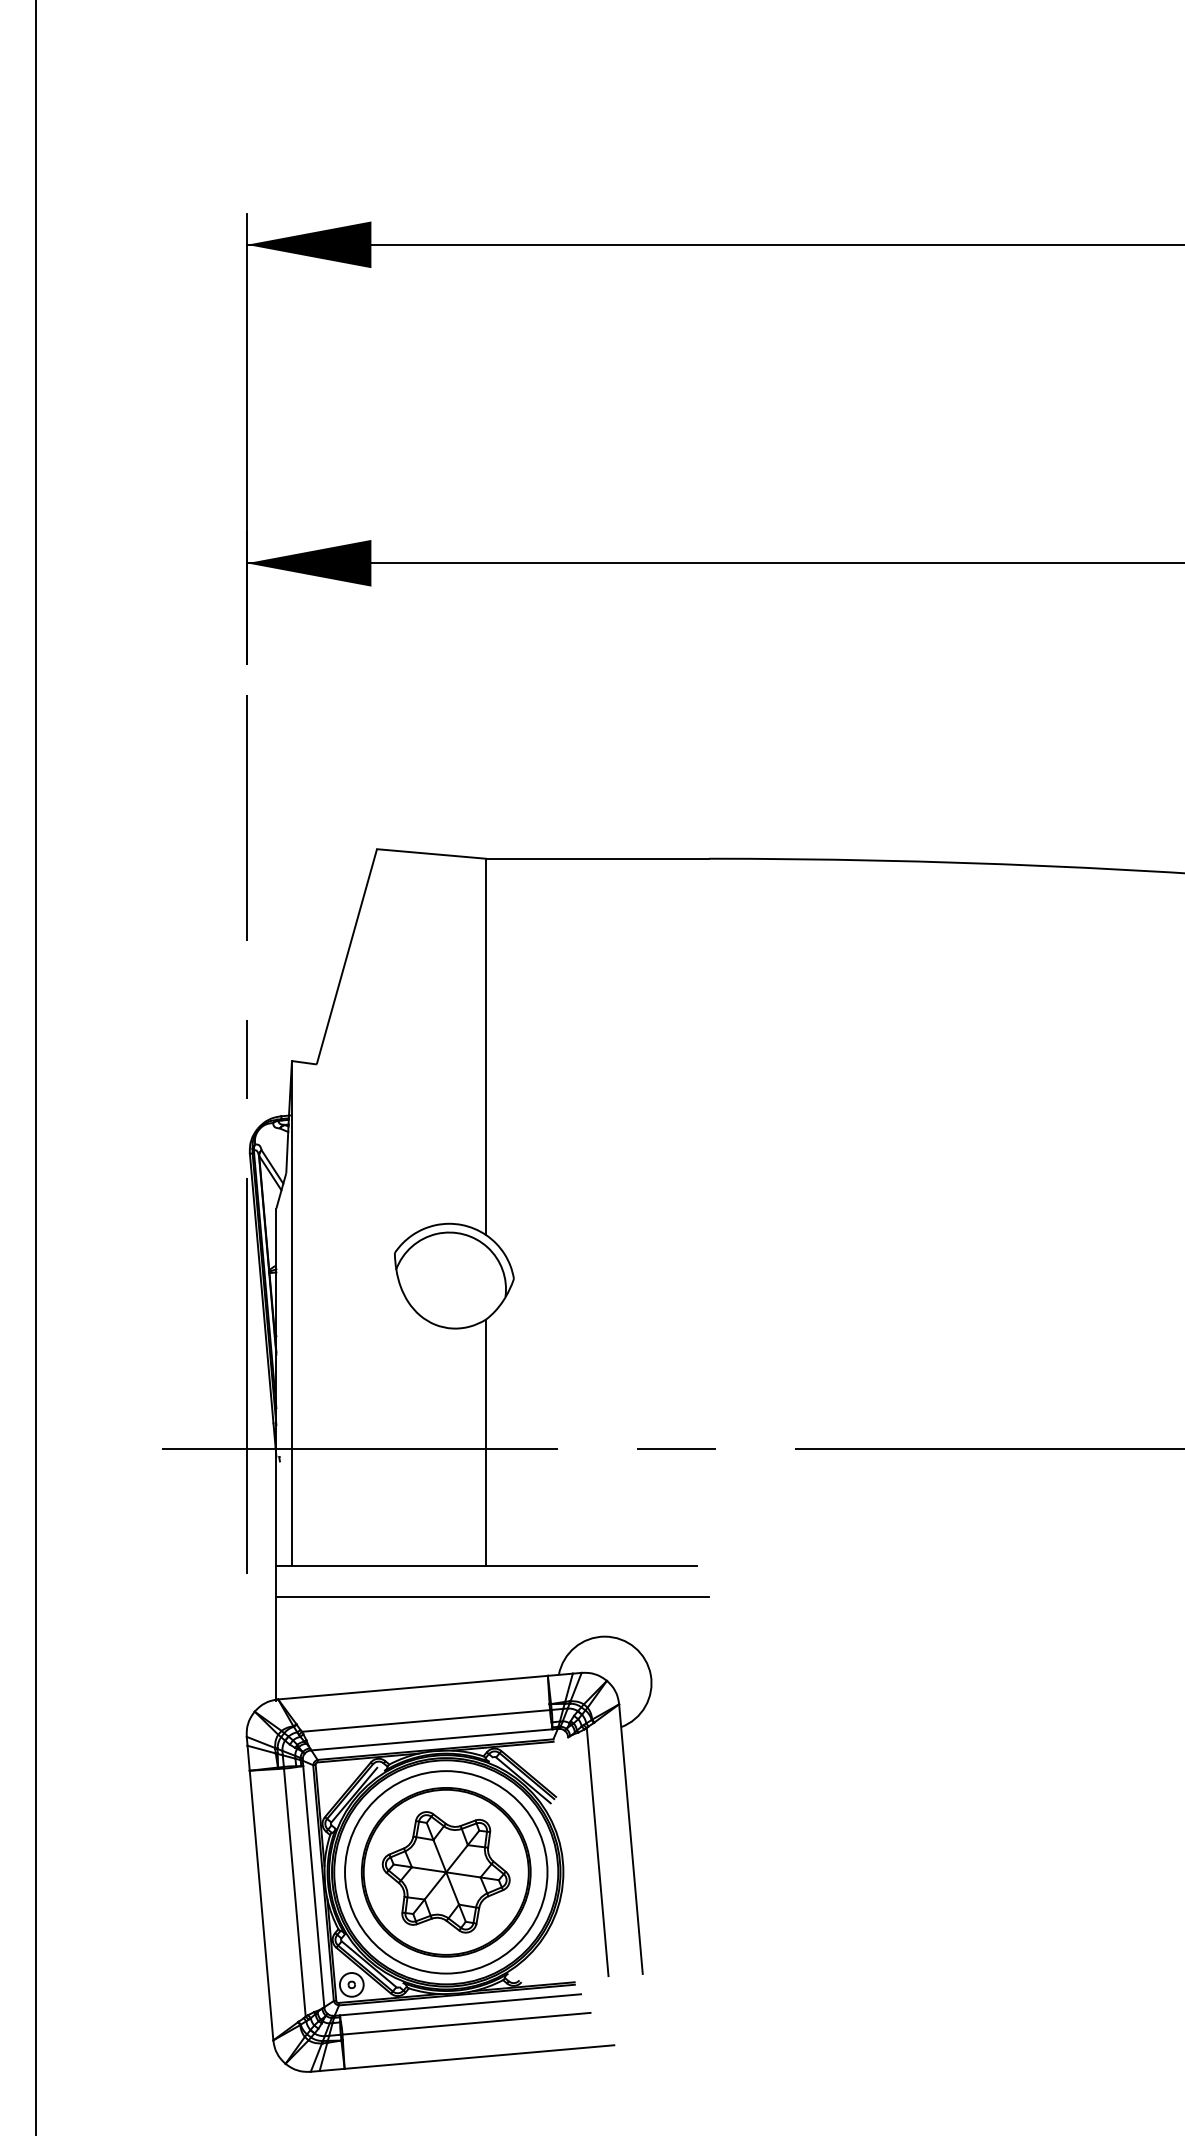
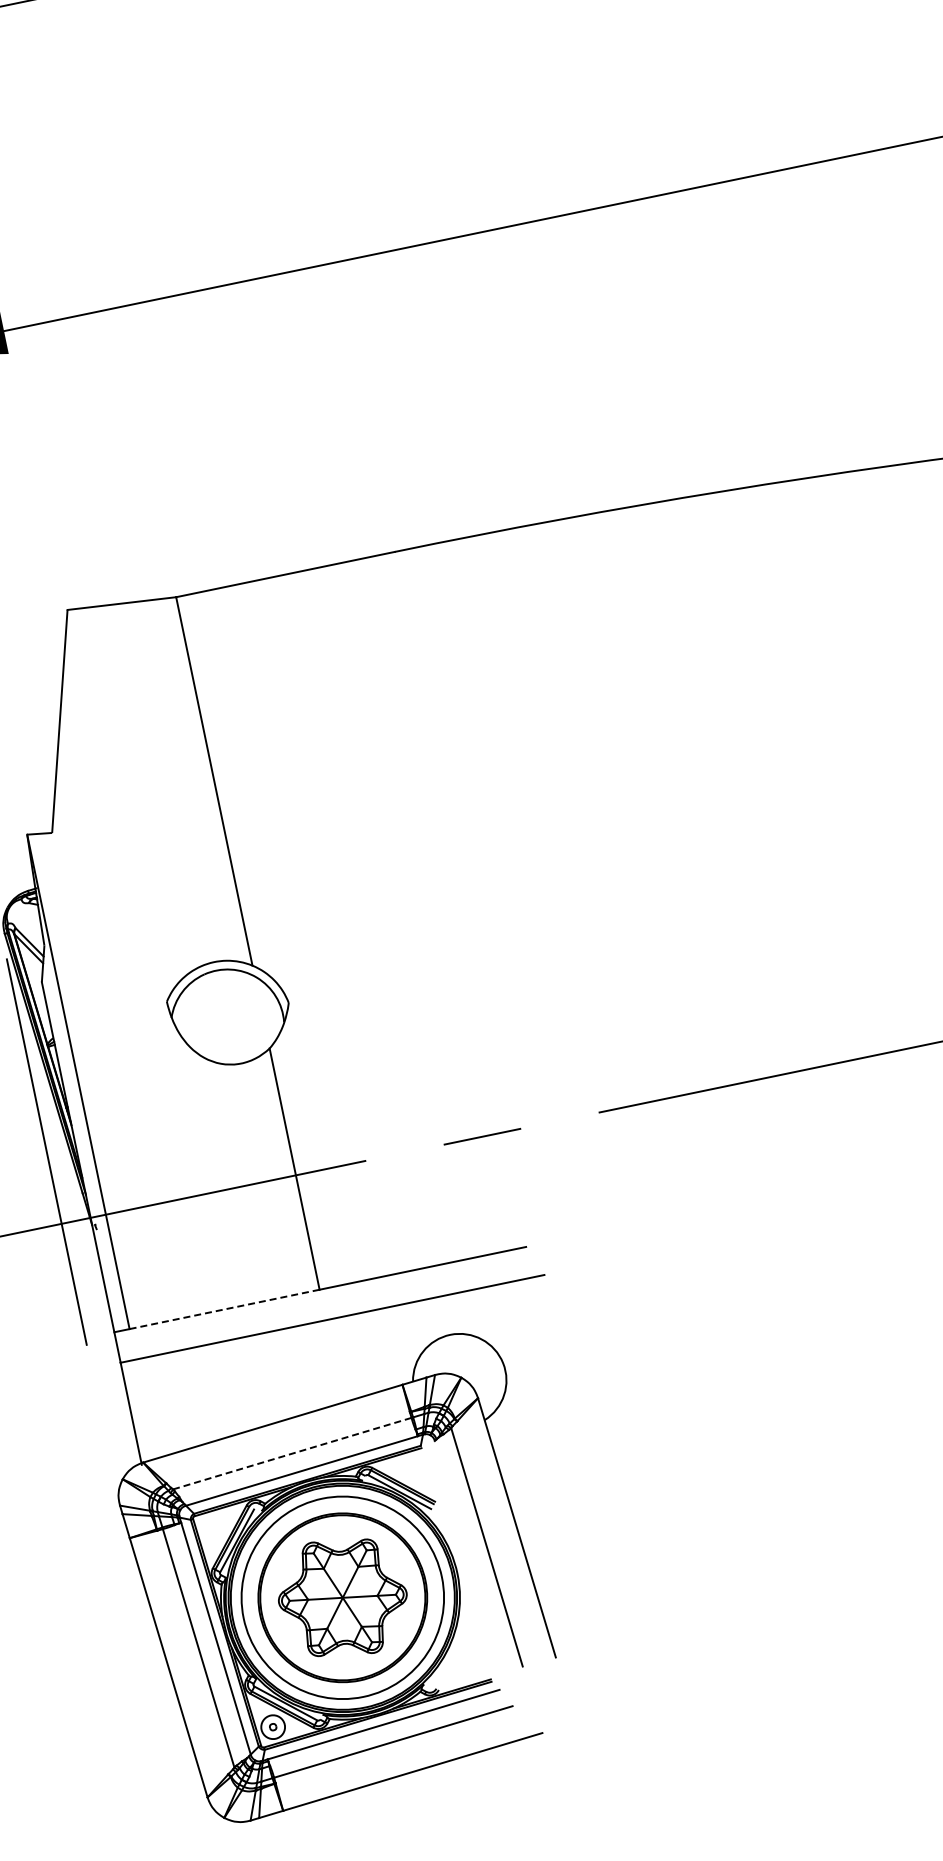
line: (389, 1565) -> (225, 1308), solid -> dashed
line: (426, 1720) -> (292, 1453), solid -> dashed

